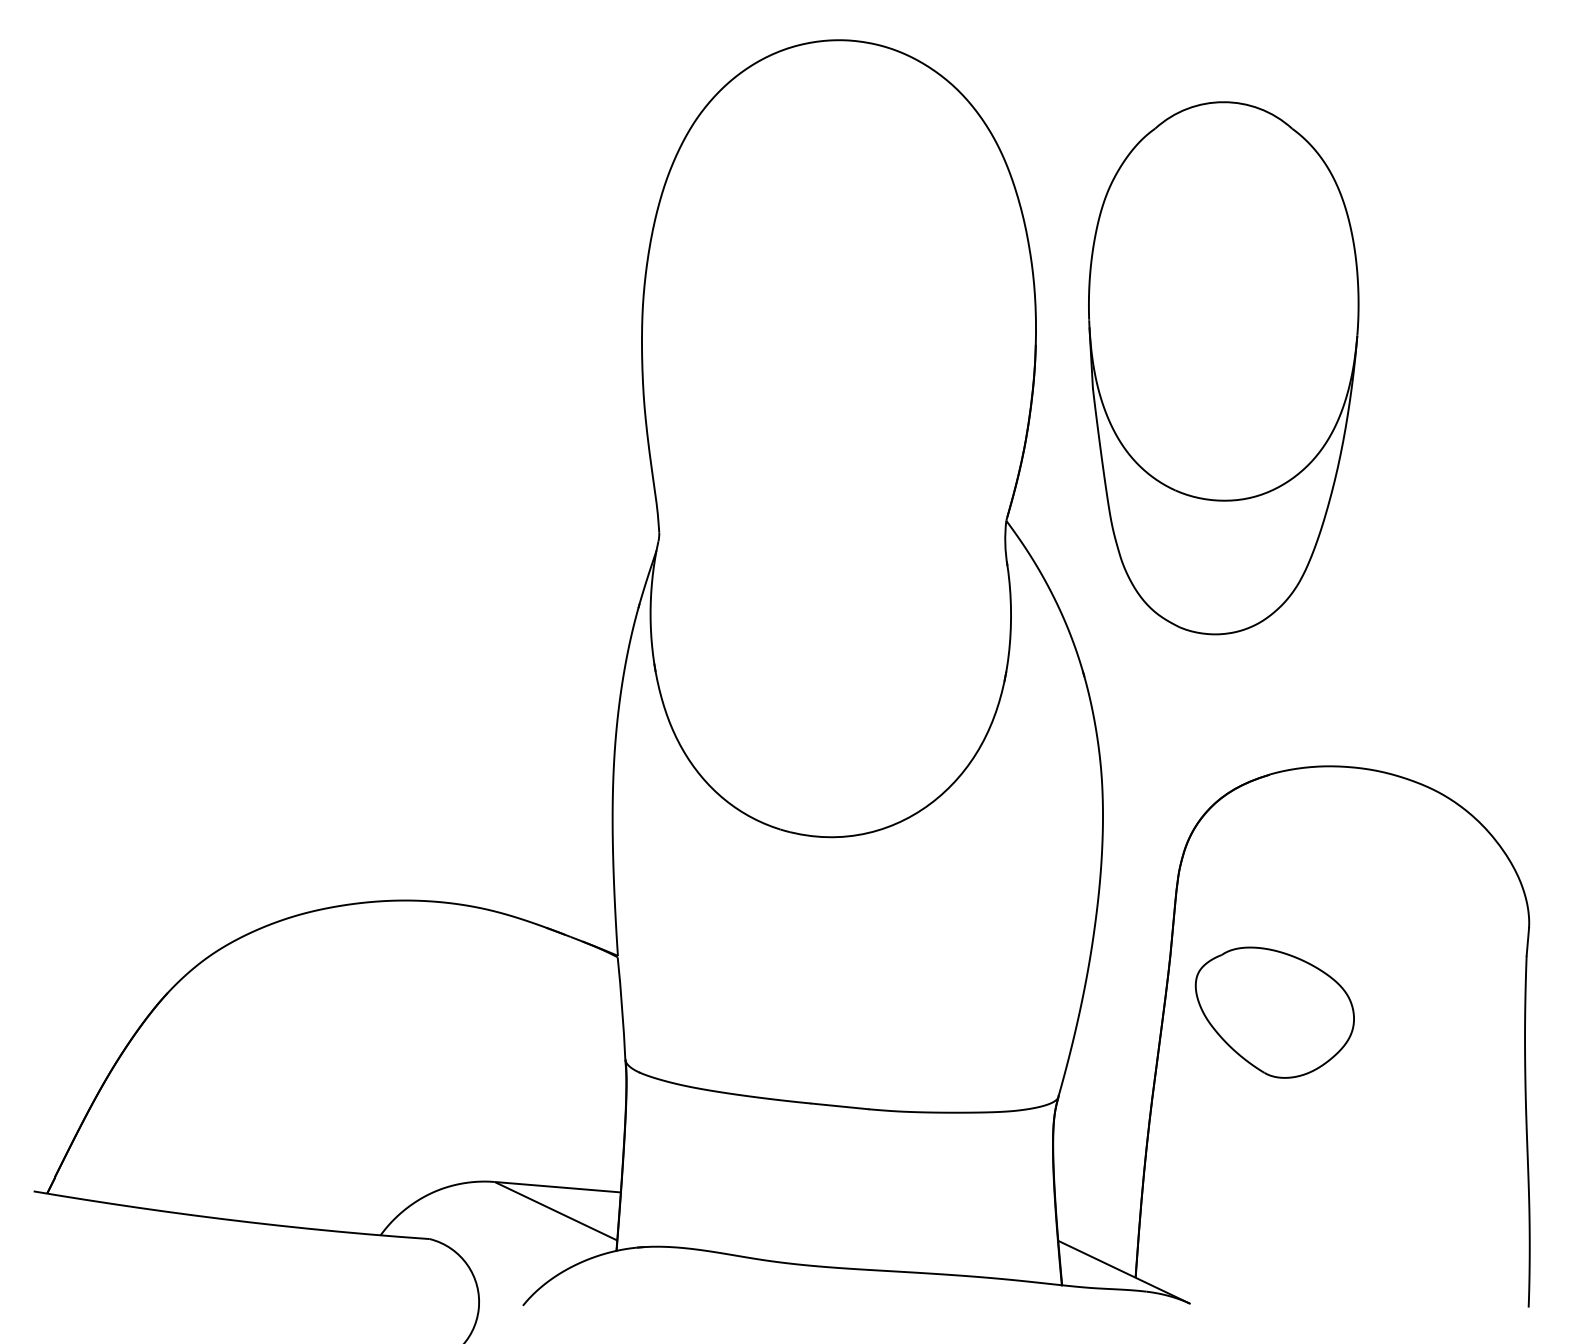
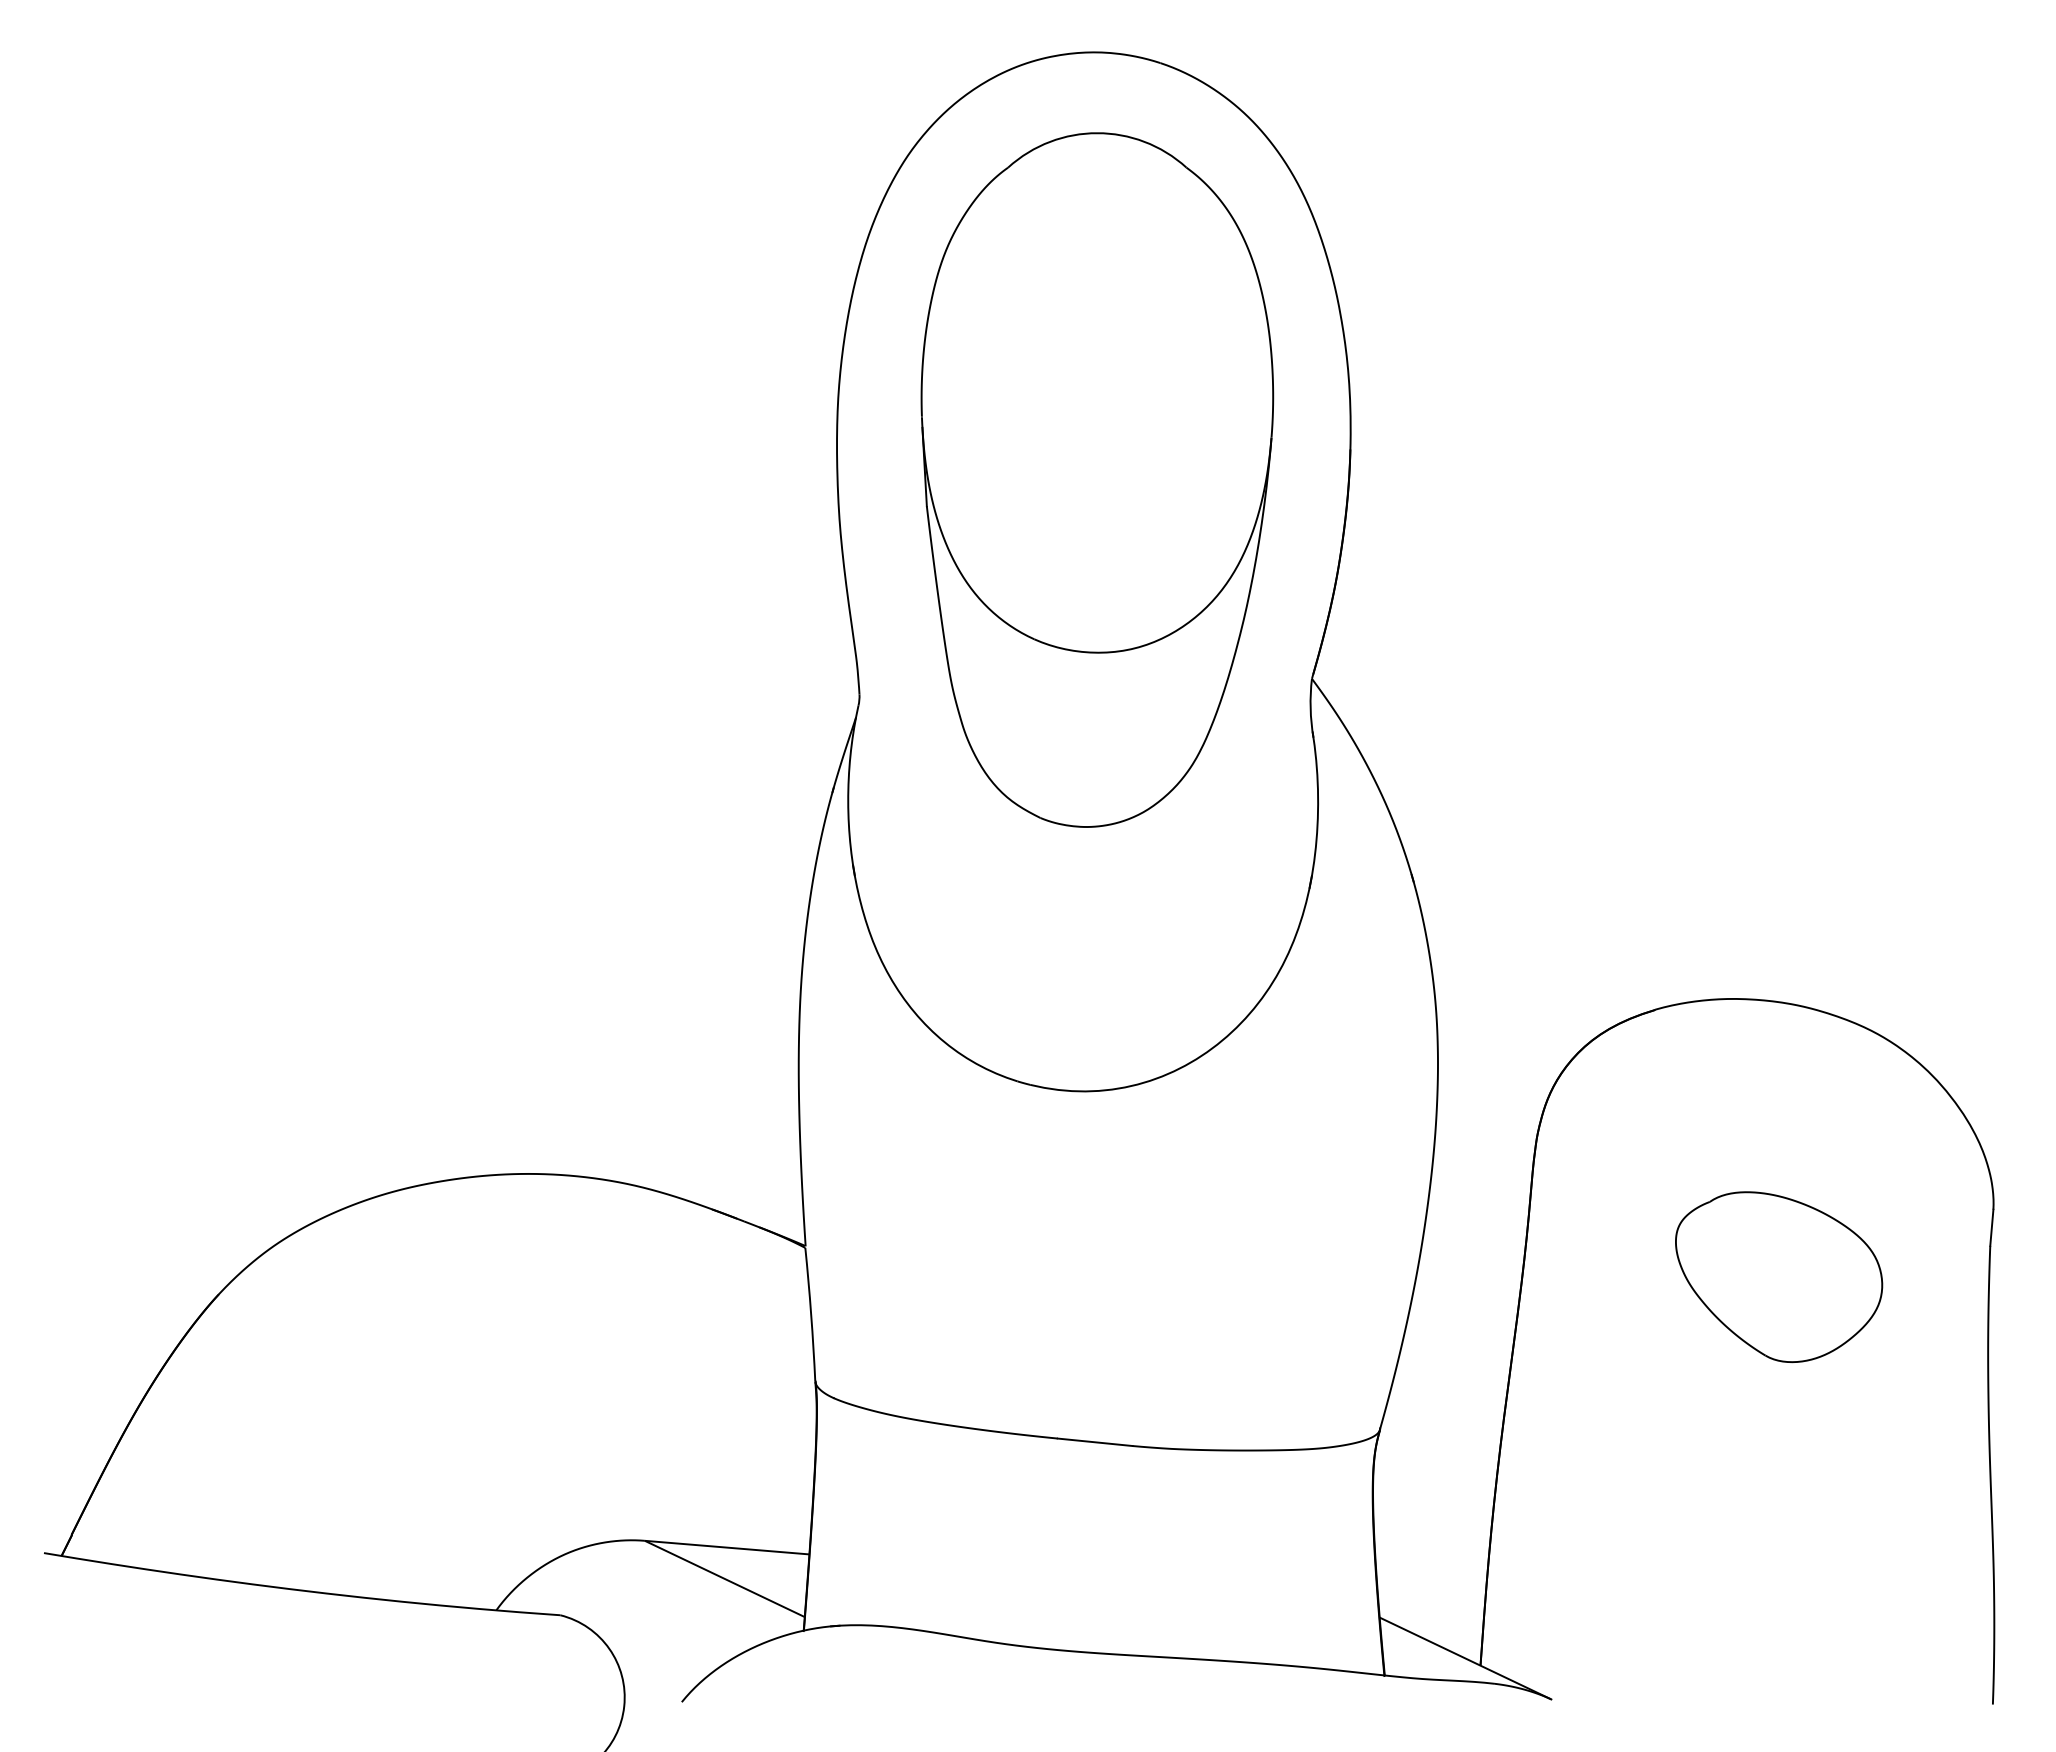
part: (1223, 367) -> (1097, 479), moved
part: (1275, 1012) -> (1779, 1277), moved

